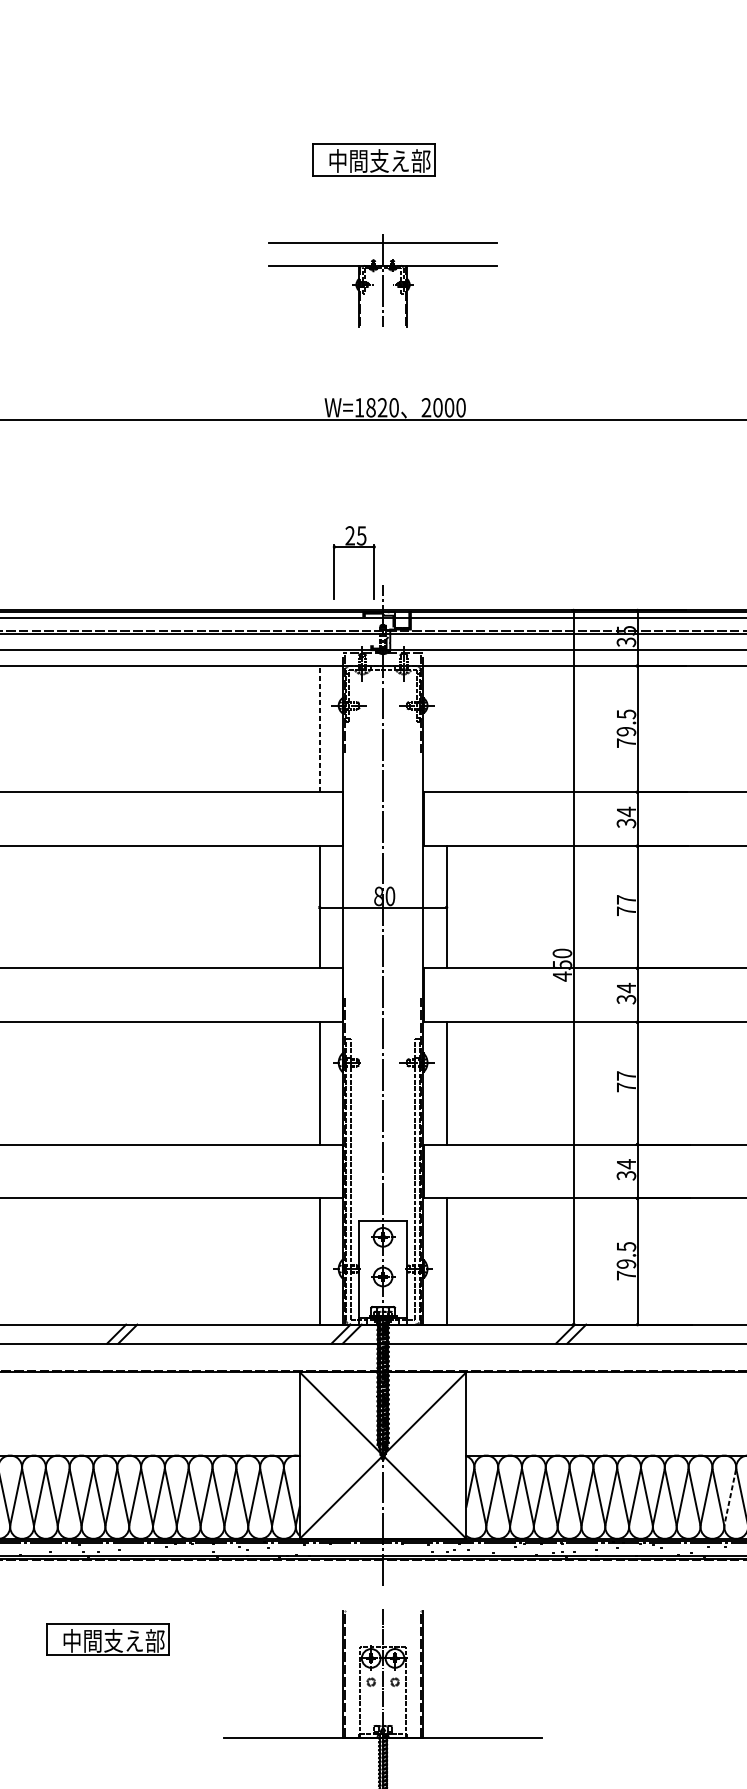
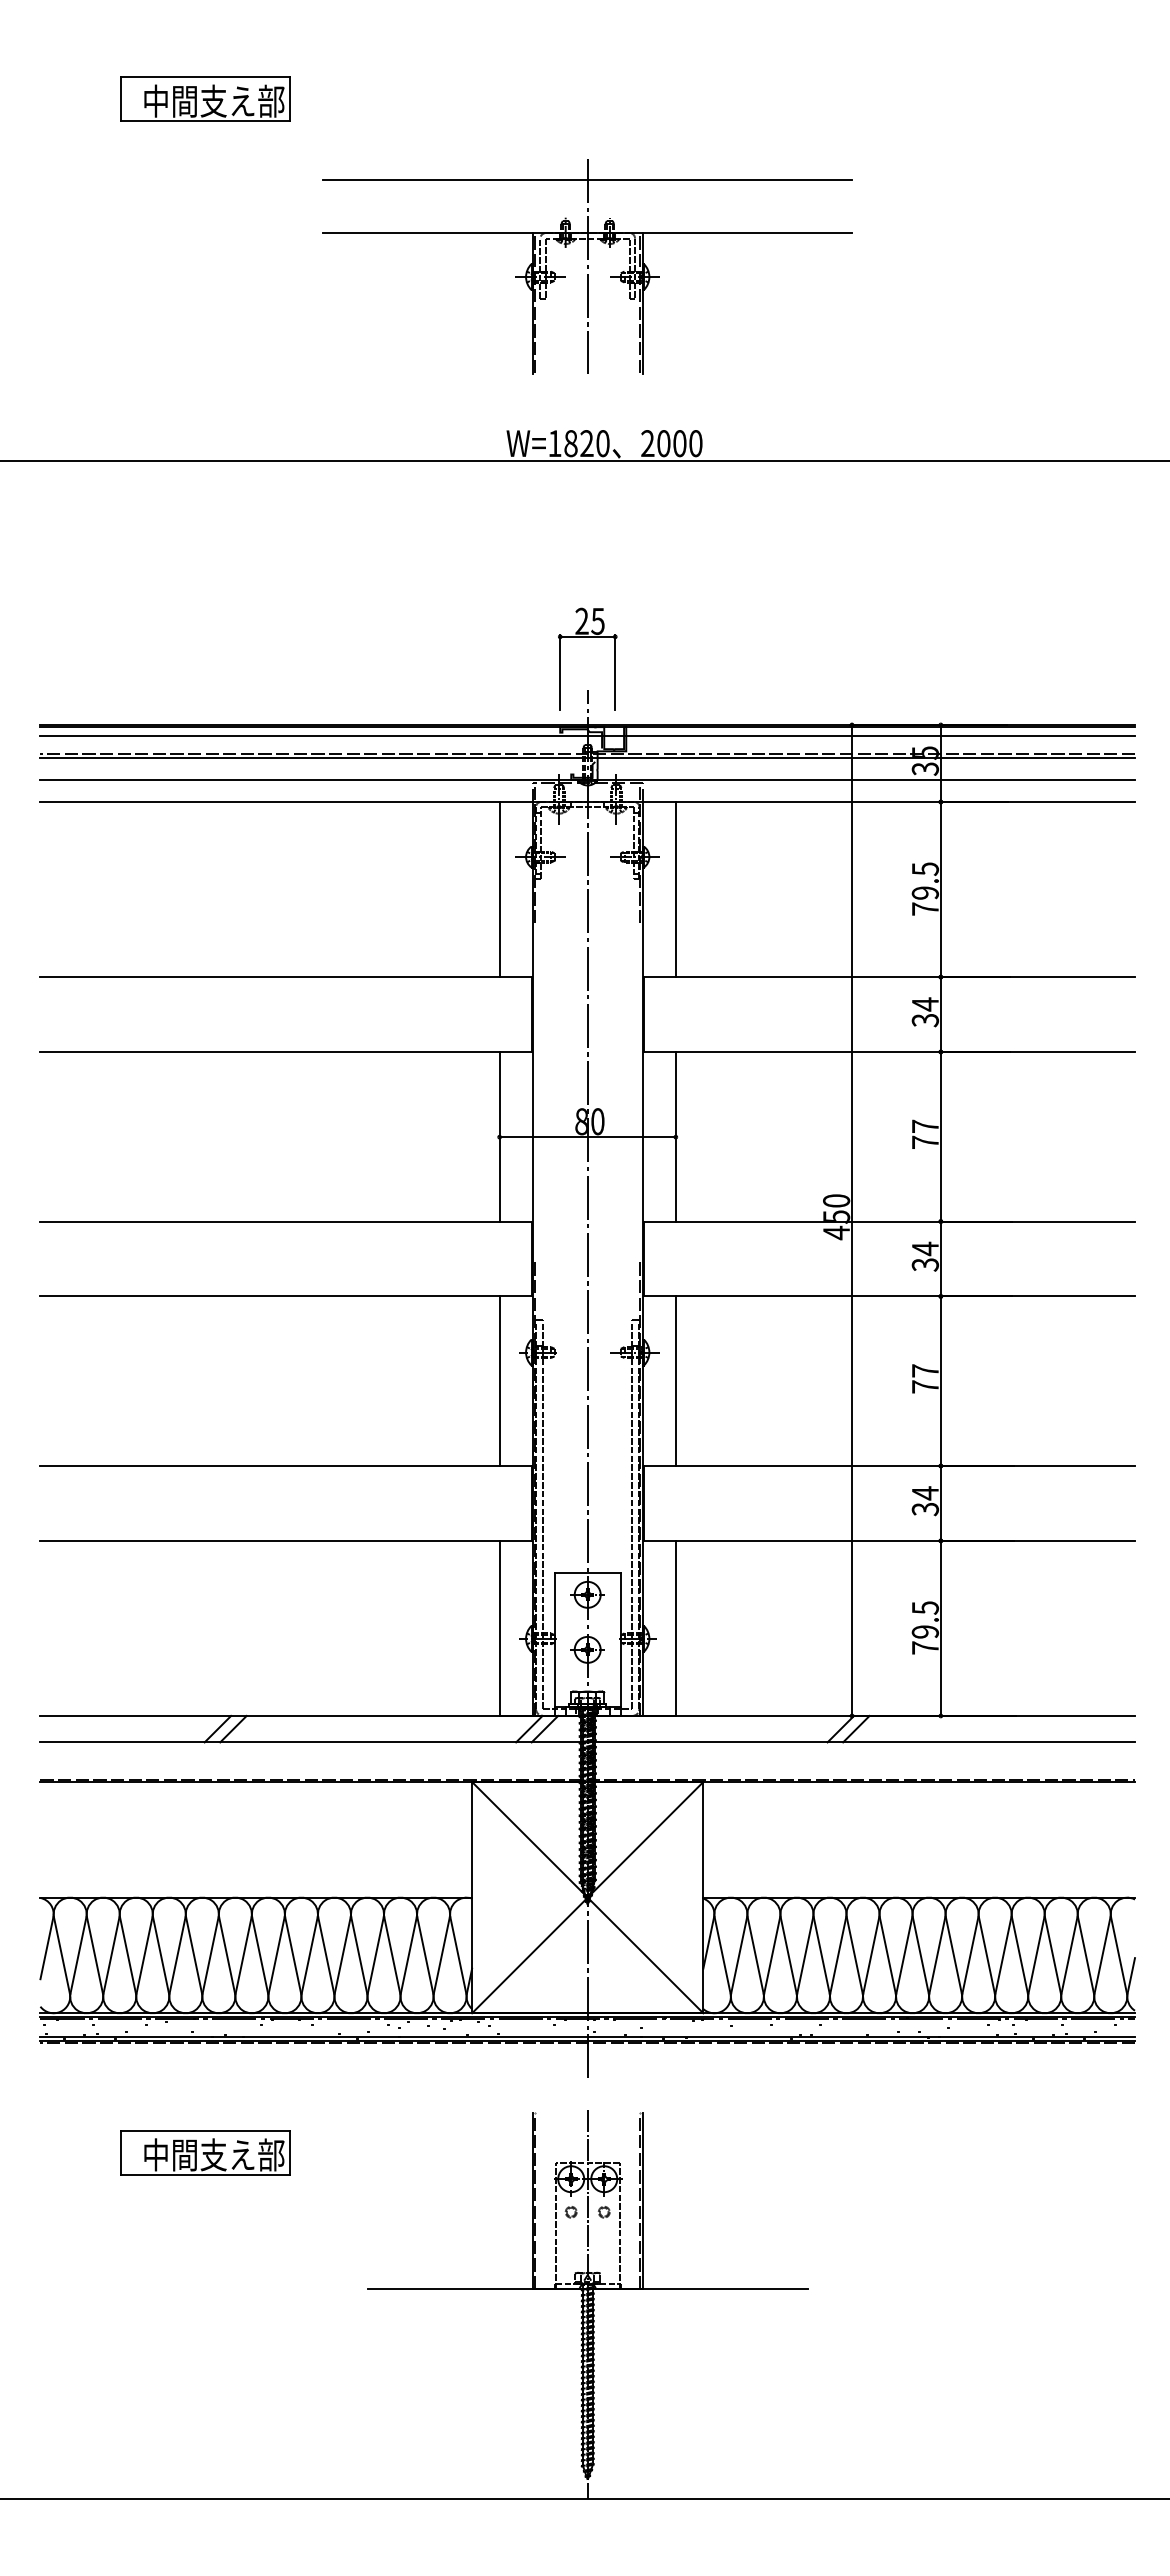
part: (373, 159) -> (205, 98), moved
part: (382, 280) -> (587, 266), size x1.67
part: (354, 547) -> (587, 637), moved
line: (319, 729) -> (499, 889), dashed -> solid
line: (446, 729) -> (675, 889), added
line: (730, 1497) -> (1069, 1955), dashed -> solid

